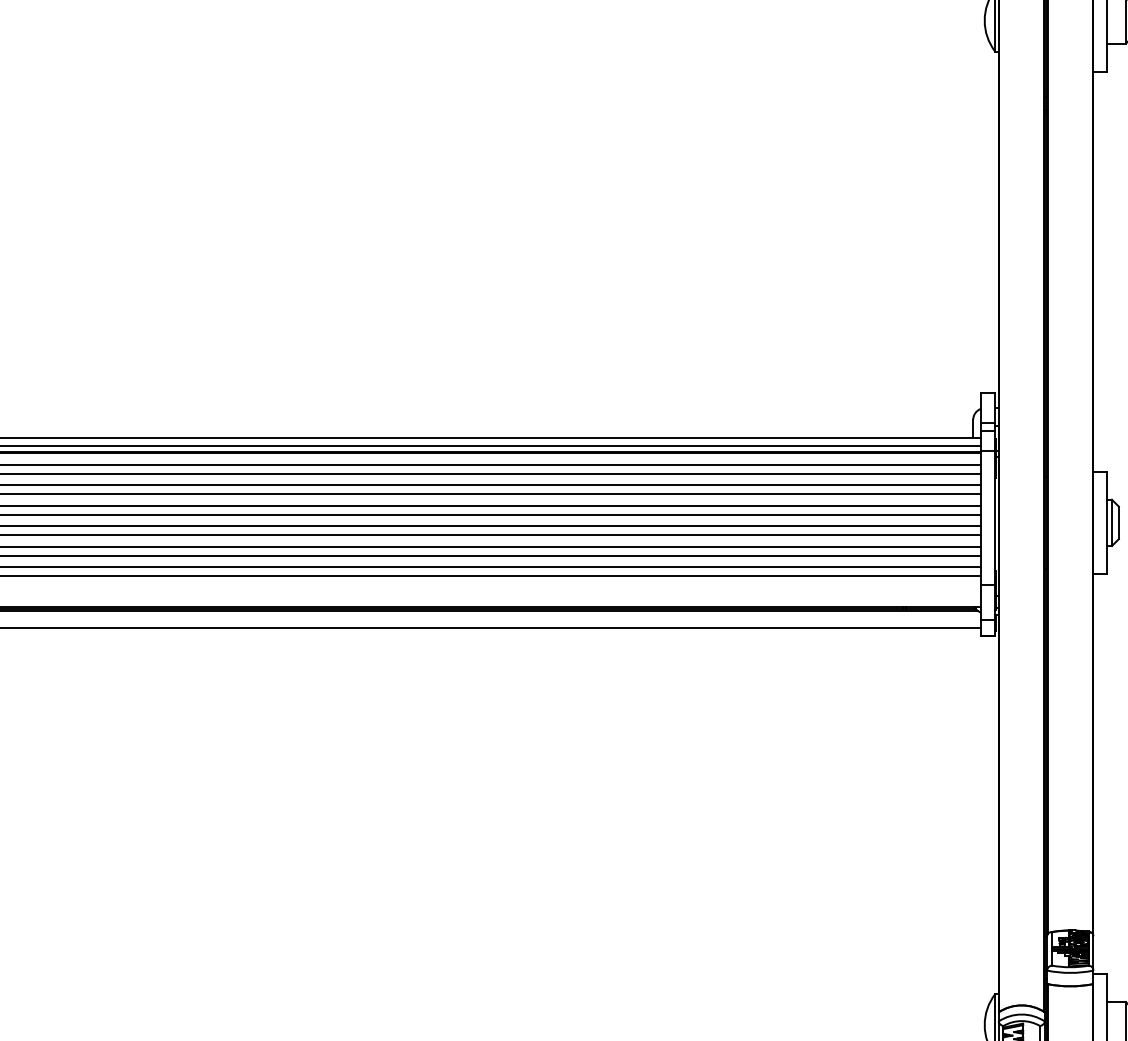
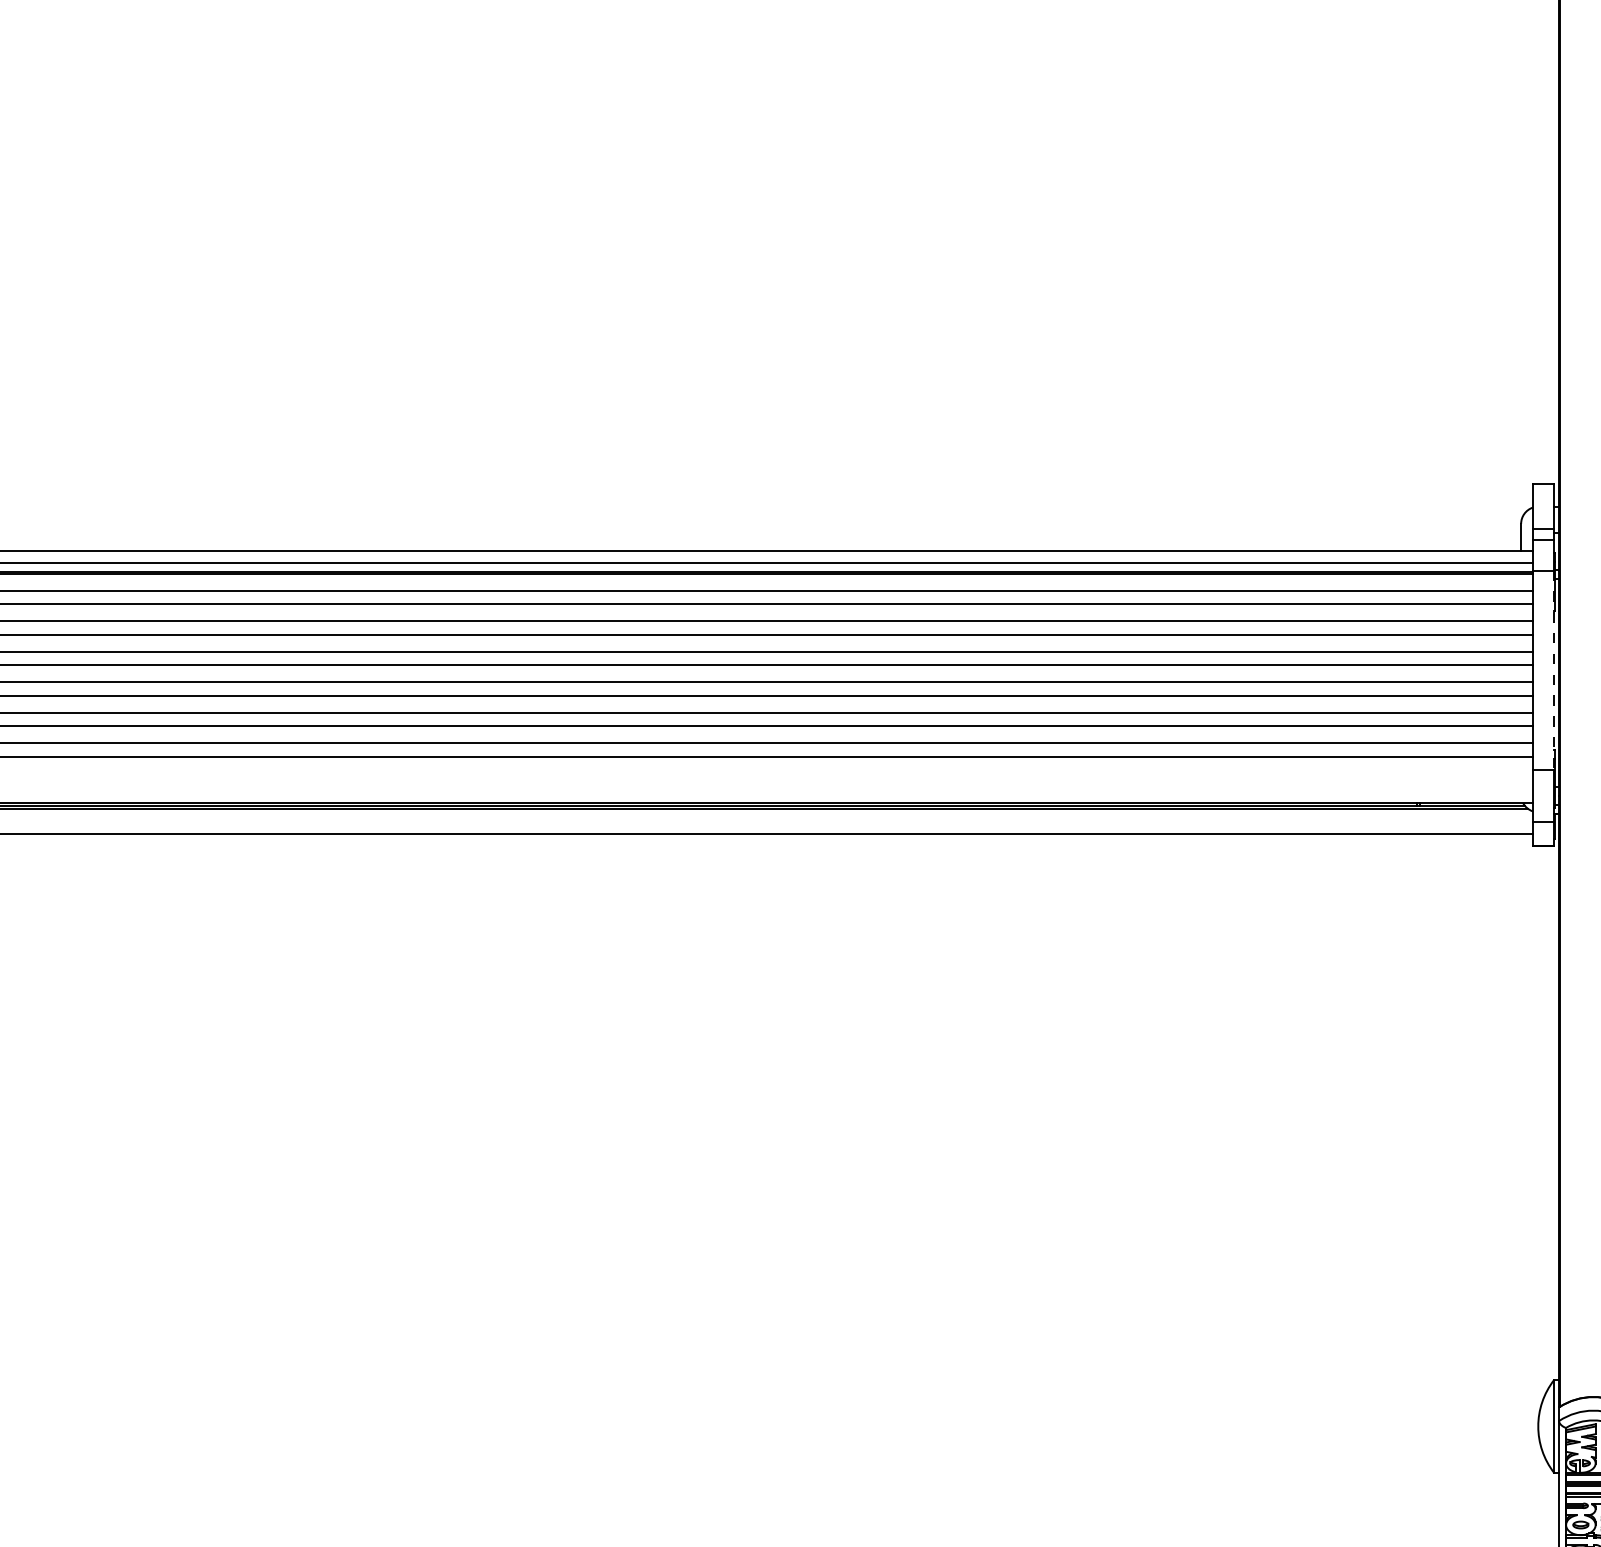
line: (994, 517) -> (1552, 669), solid -> dashed

